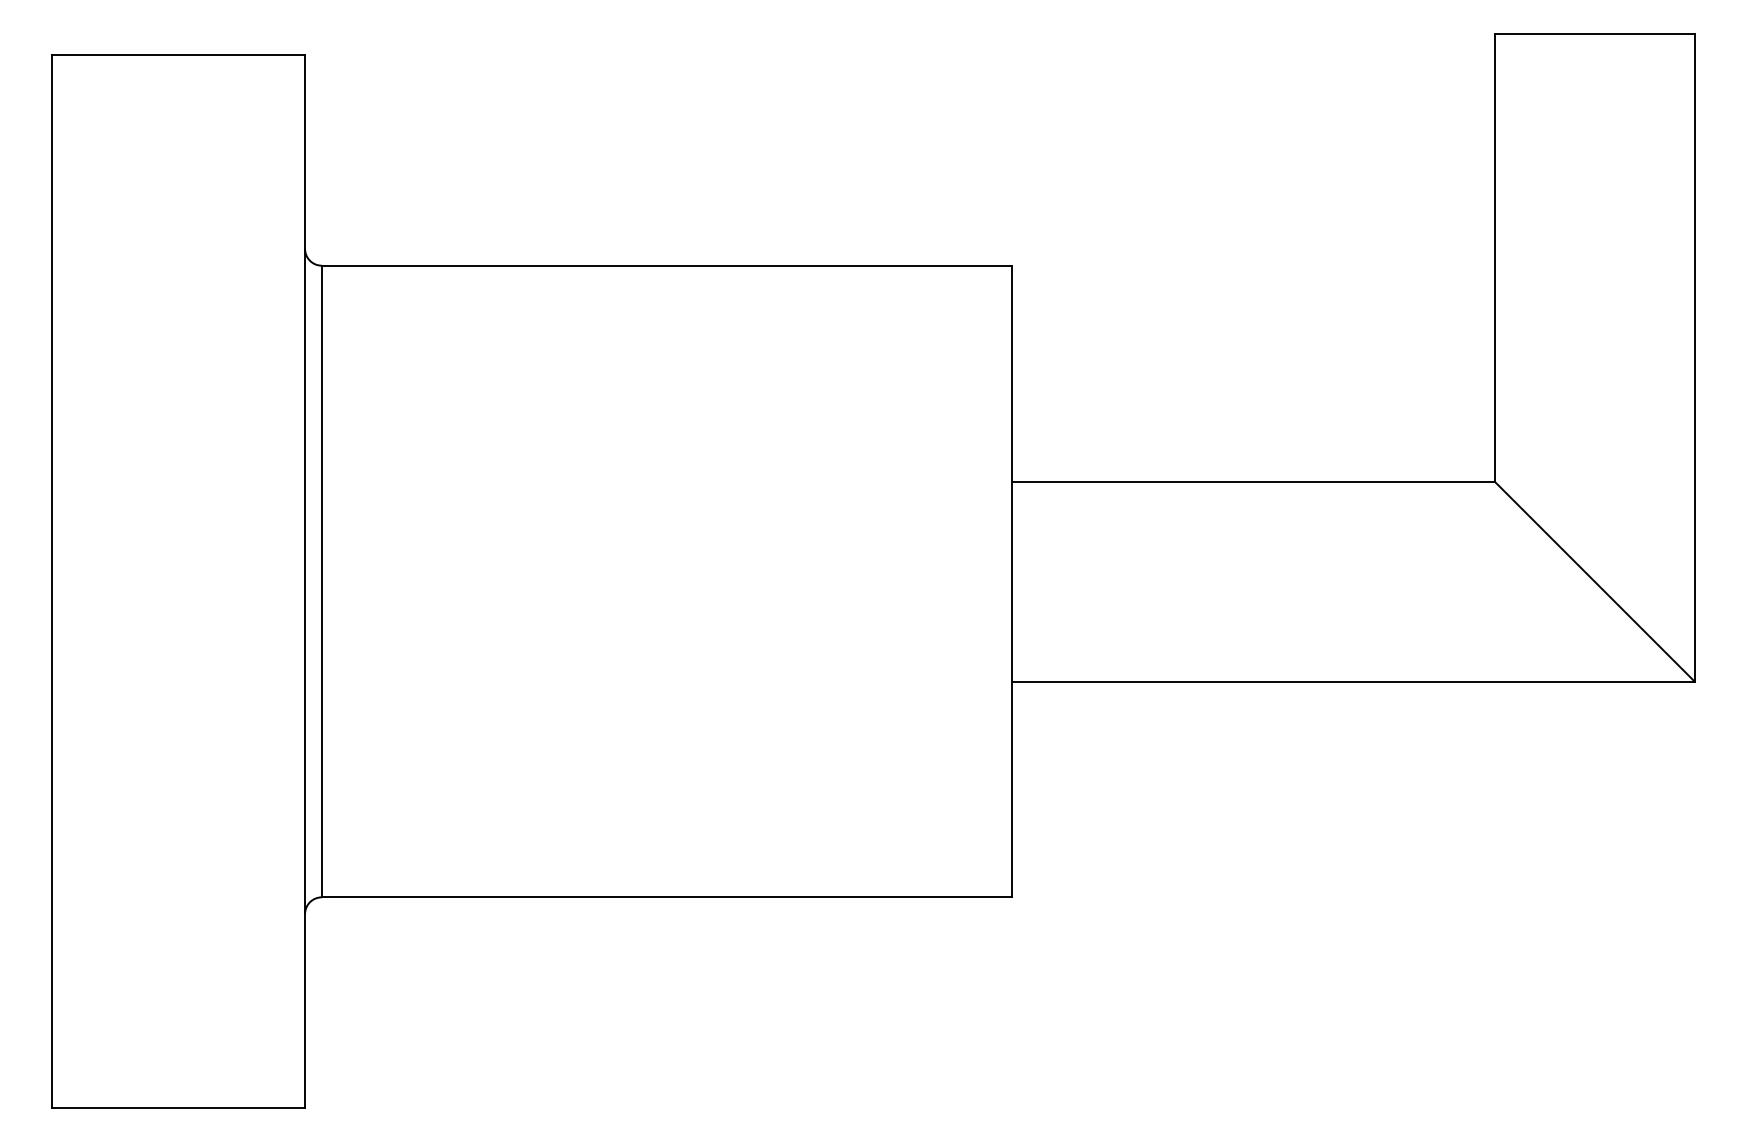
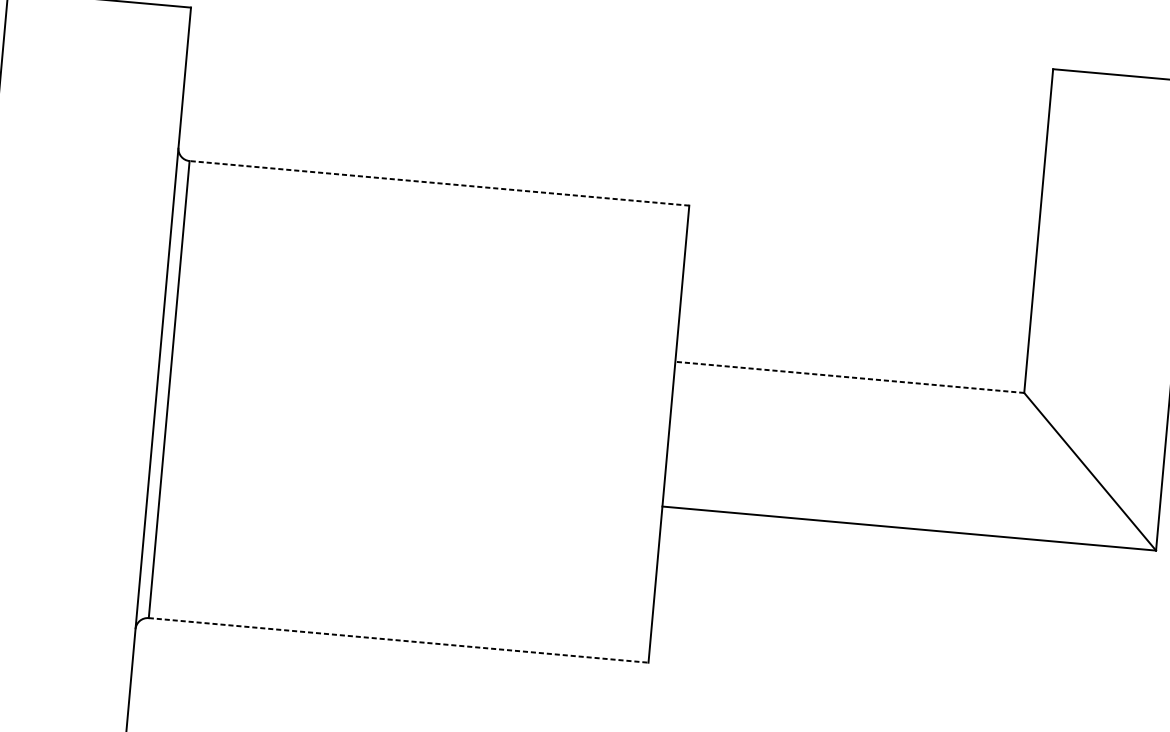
line: (666, 265) -> (438, 183), solid -> dashed
line: (1253, 481) -> (849, 377), solid -> dashed
line: (667, 897) -> (398, 640), solid -> dashed

